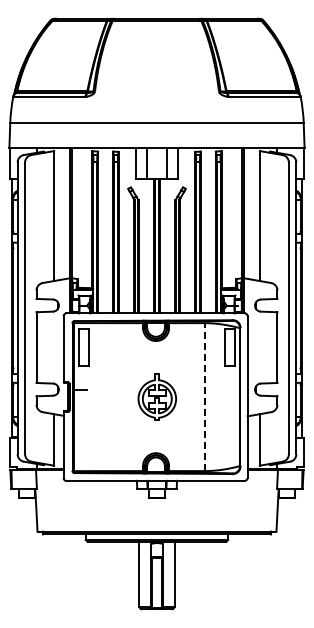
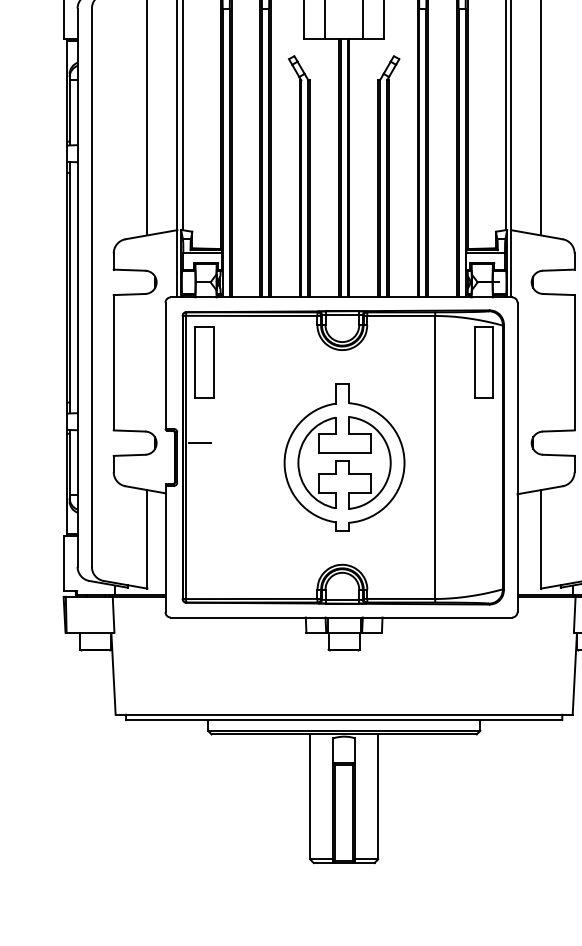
part: (157, 397) -> (345, 458), size x1.67
line: (204, 397) -> (435, 458), dashed -> solid

